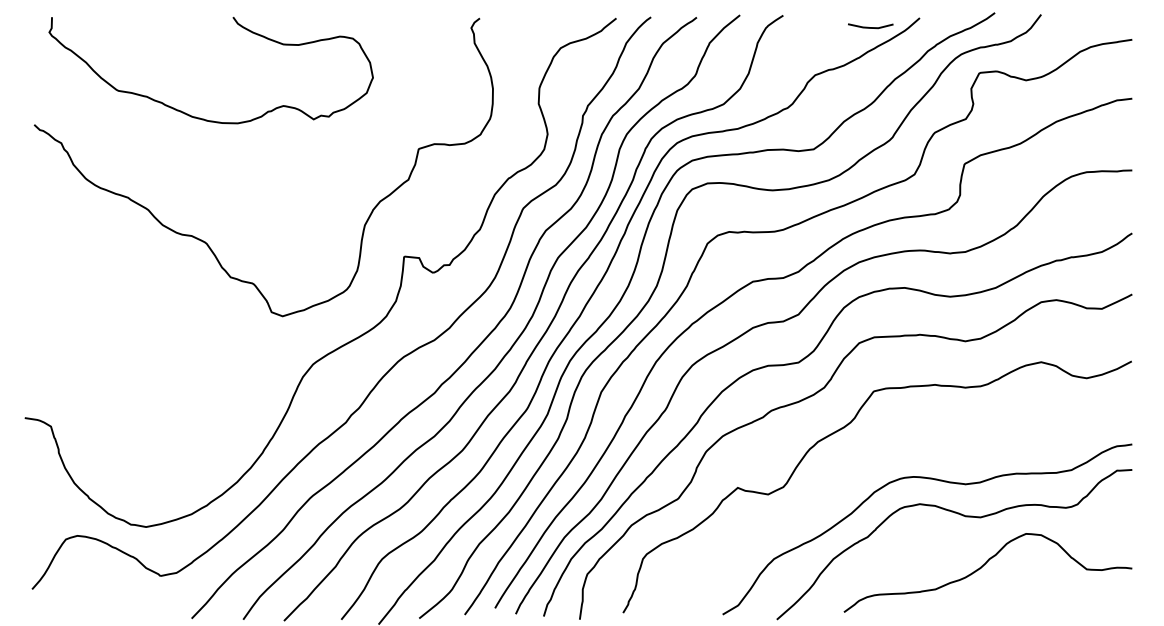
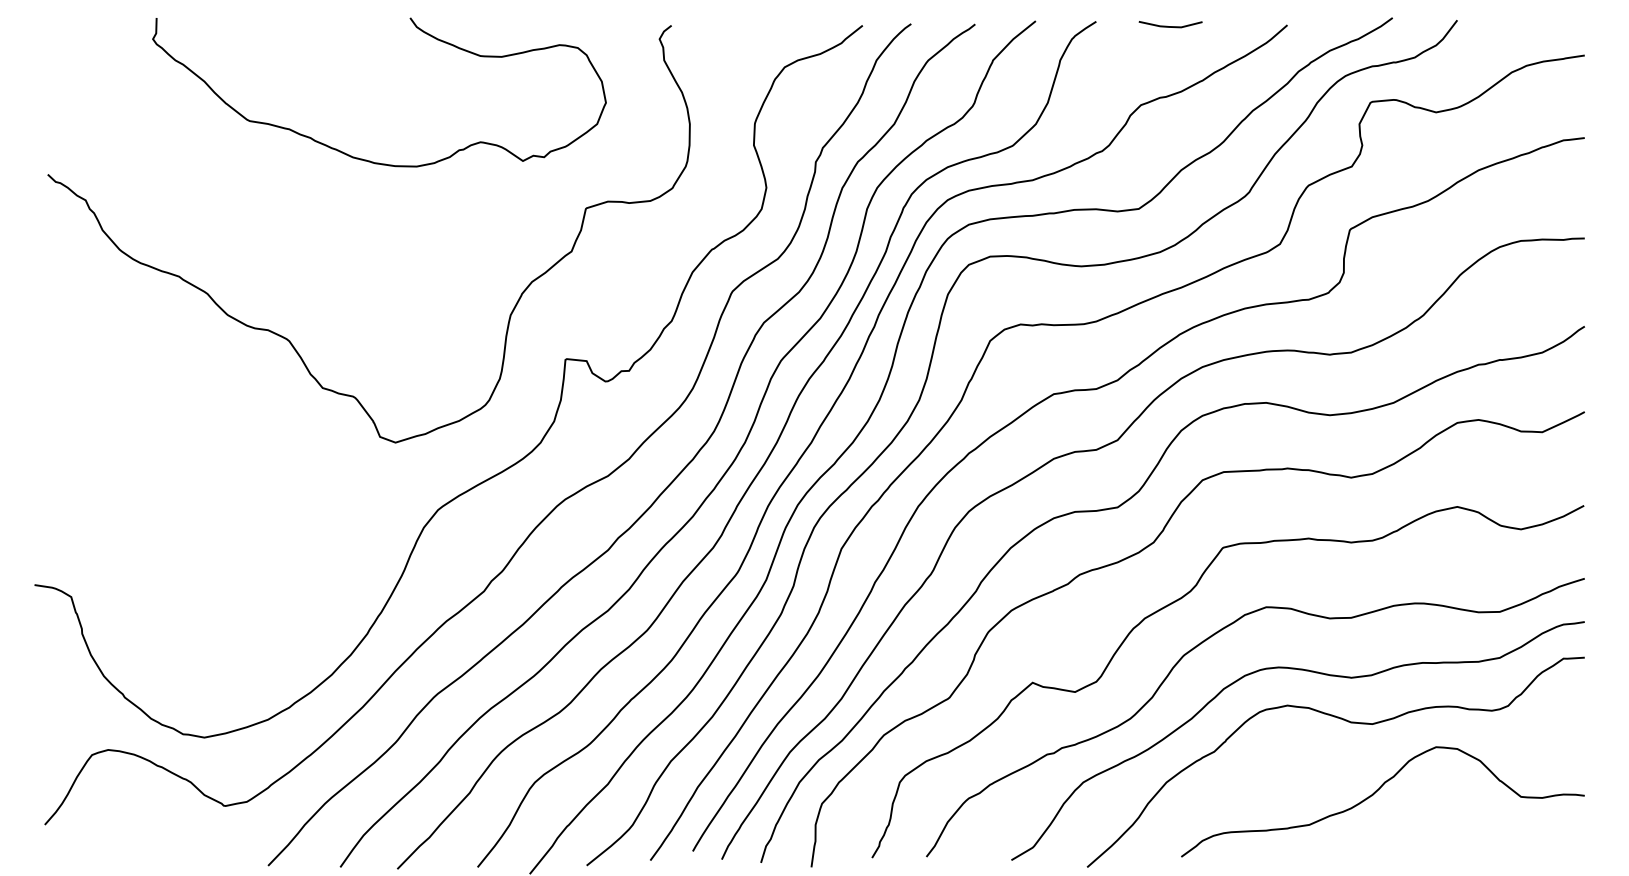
line: (870, 27) -> (1170, 26), moved
curve: (199, 117) -> (362, 158), moved
curve: (858, 460) -> (1201, 644), added

